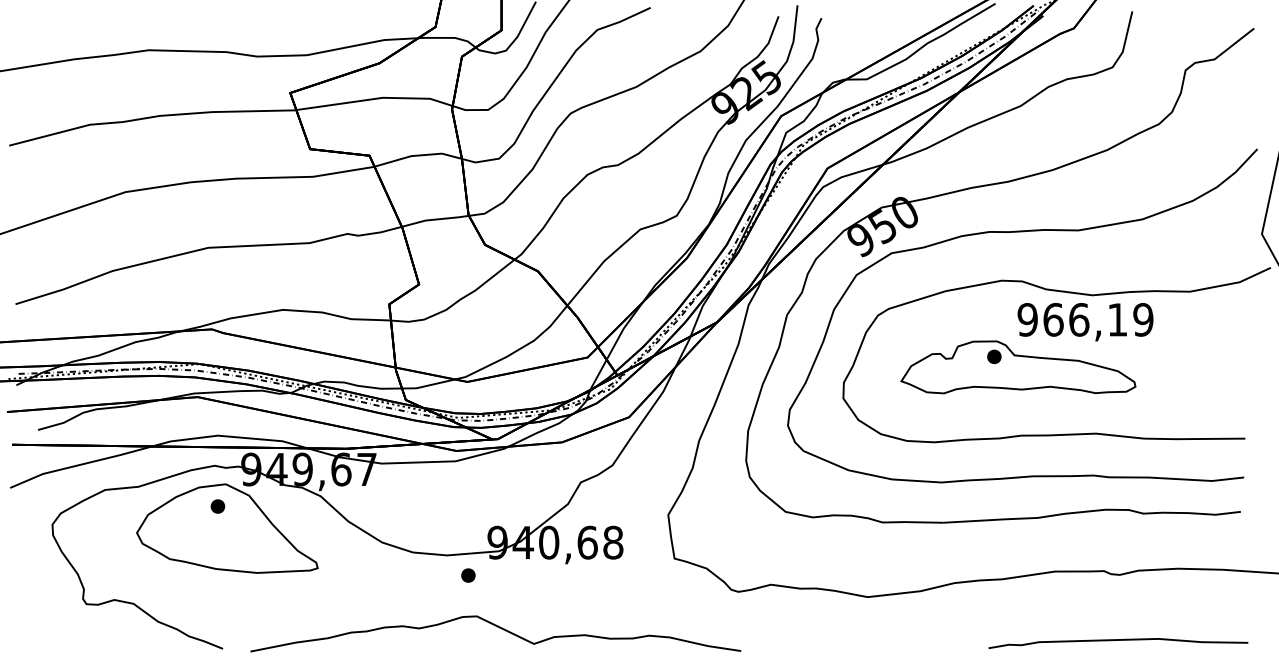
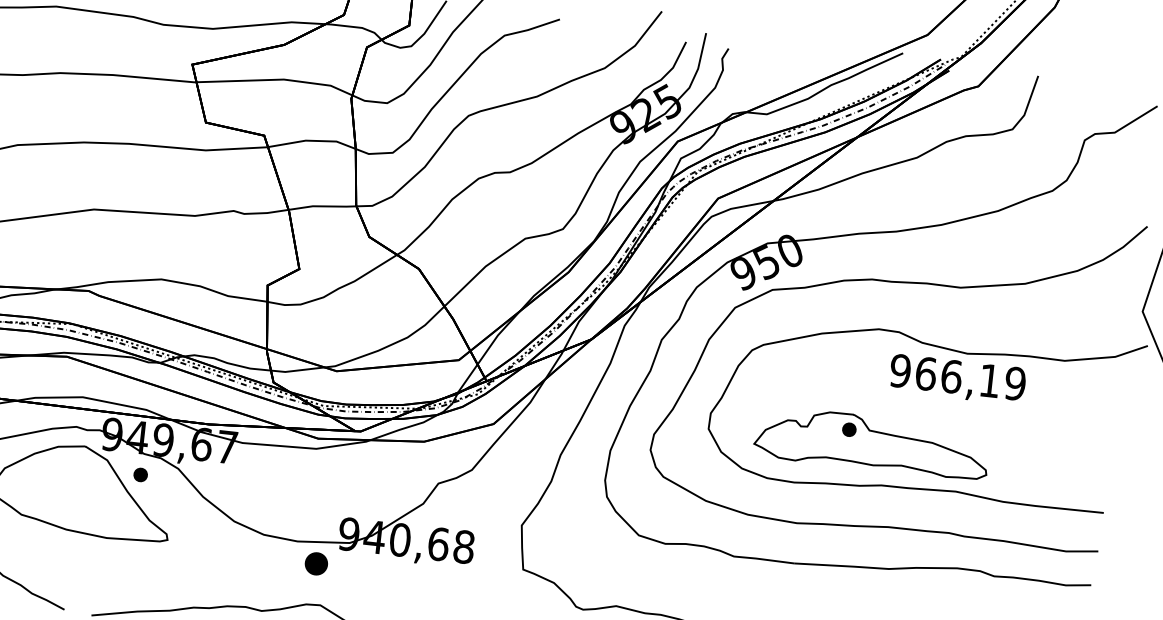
part: (1018, 367) -> (872, 442), moved
part: (217, 506) -> (140, 474), moved
part: (468, 575) -> (316, 563), size x1.6

